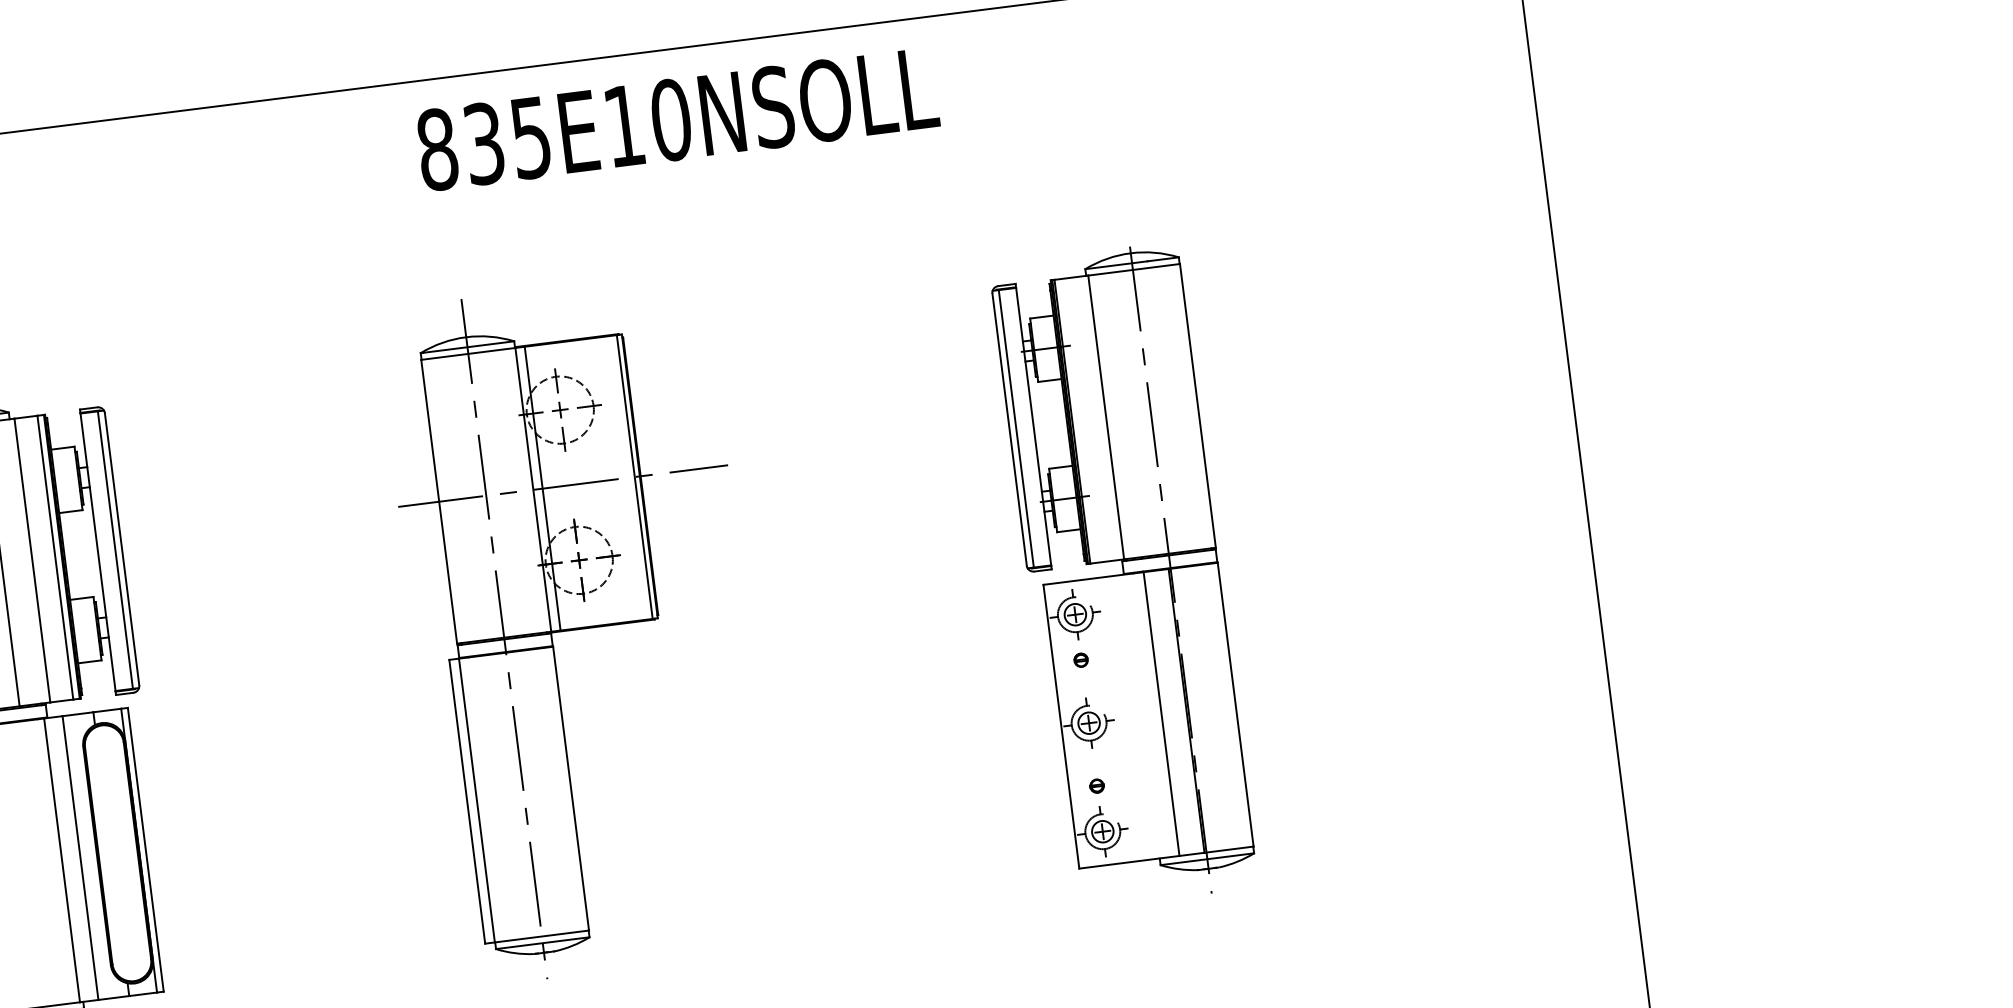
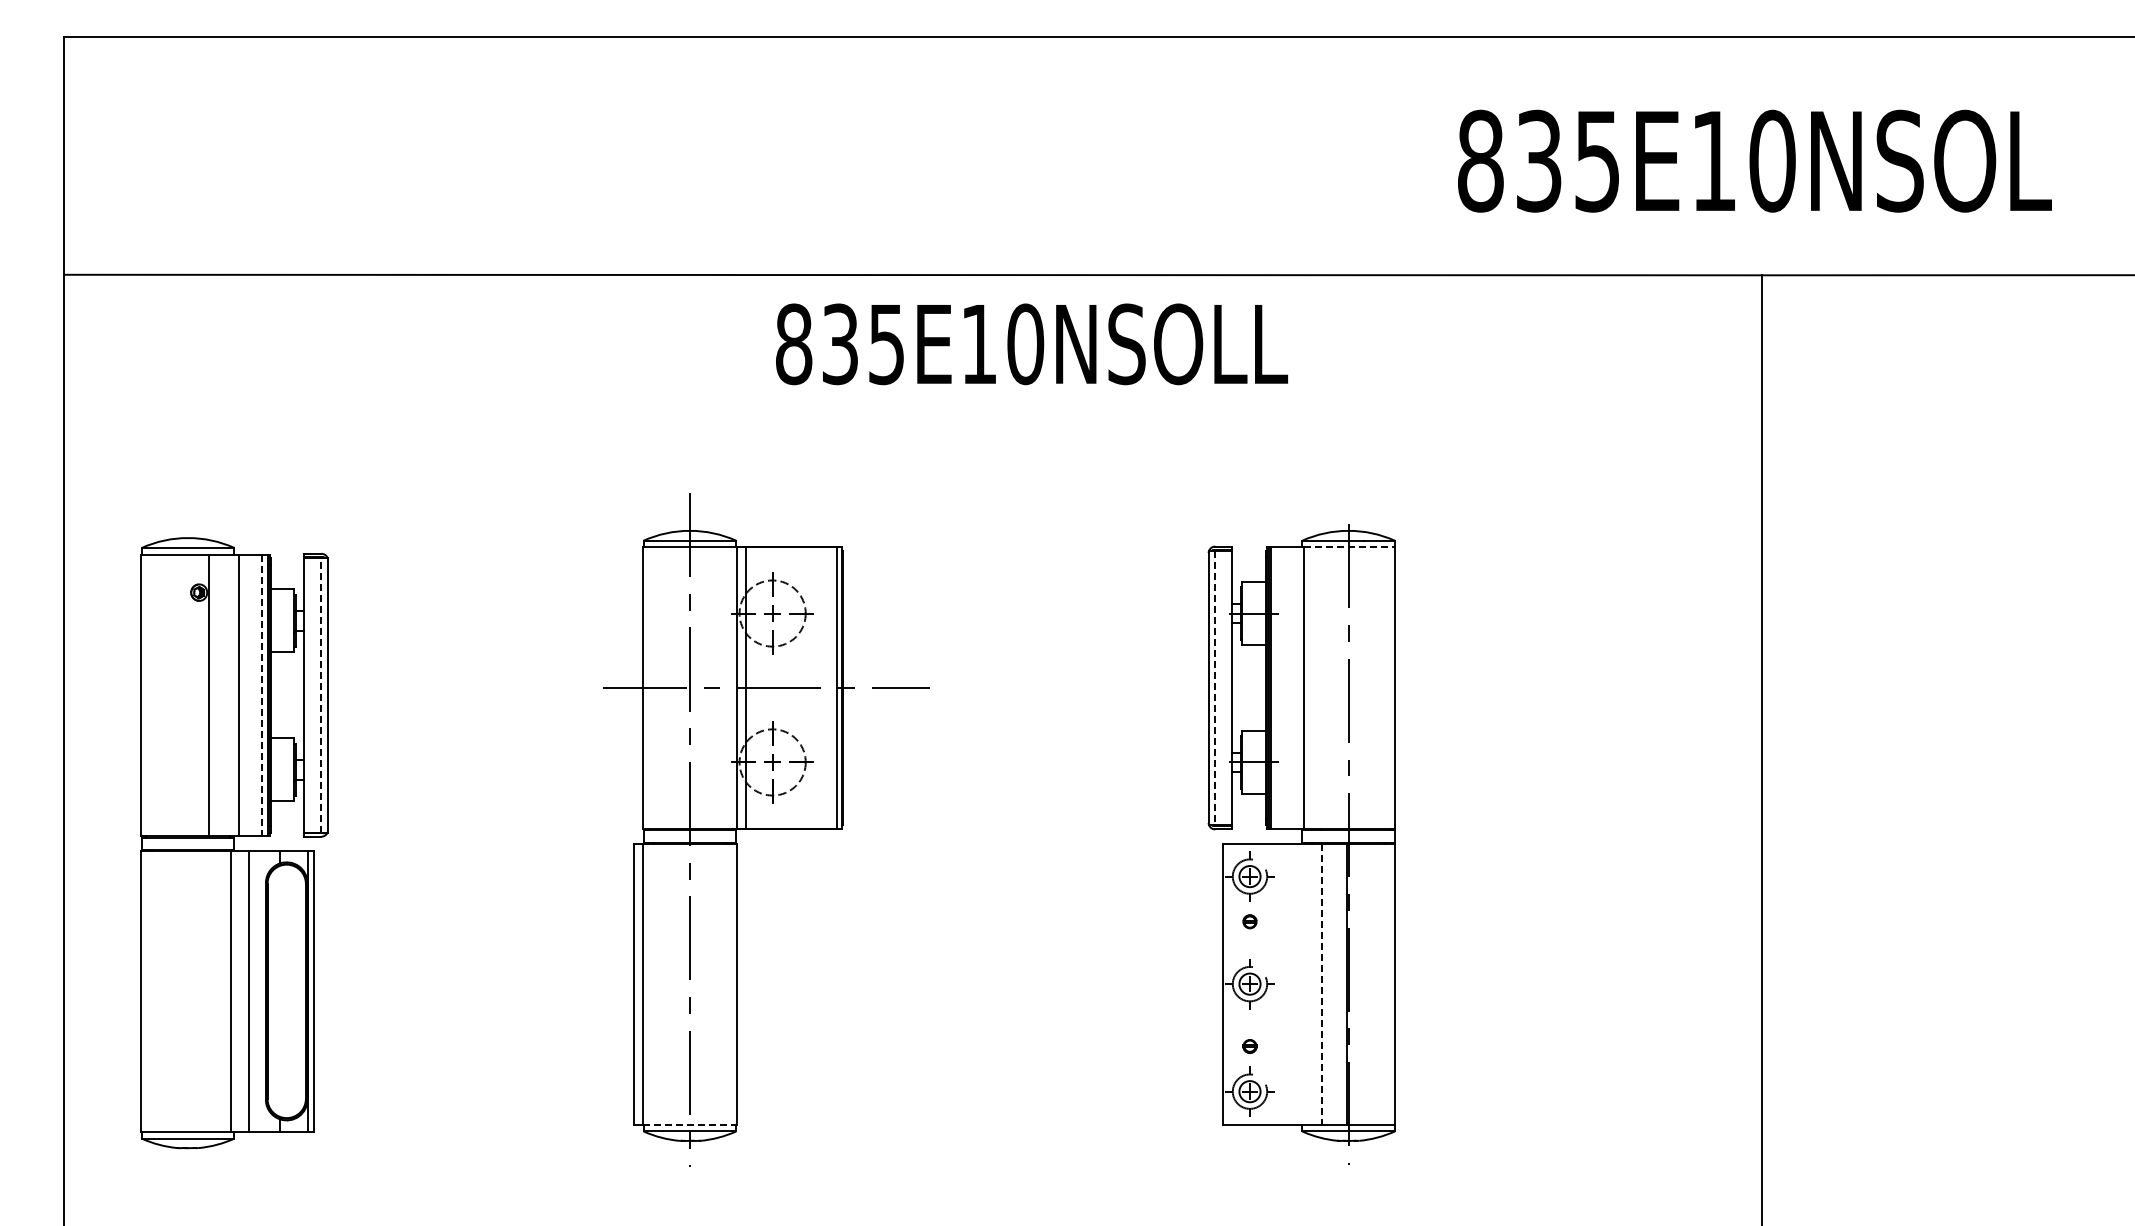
text: (677, 119) -> (1031, 344), moved
line: (1134, 269) -> (1350, 547), solid -> dashed
line: (1016, 429) -> (1215, 688), solid -> dashed
line: (115, 549) -> (321, 694), solid -> dashed
line: (54, 557) -> (261, 695), solid -> dashed
line: (1161, 714) -> (1321, 984), solid -> dashed
line: (541, 936) -> (689, 1124), solid -> dashed

